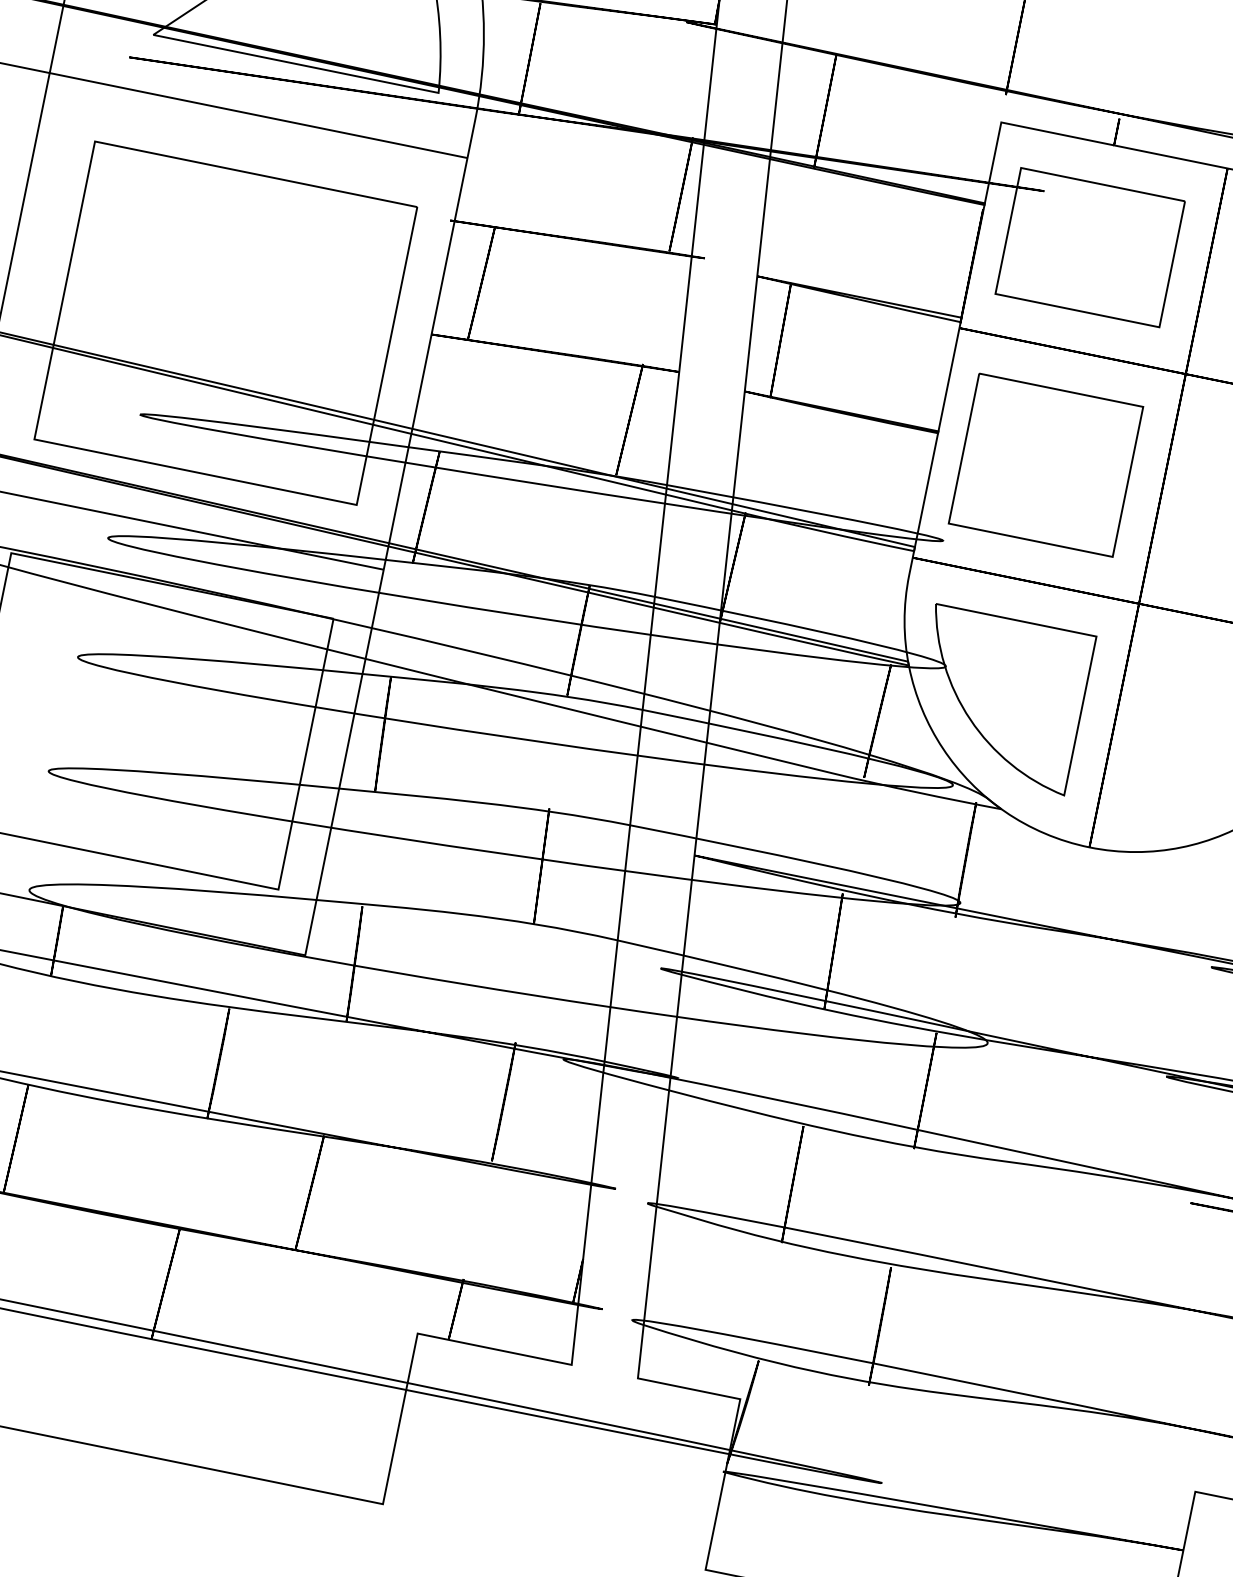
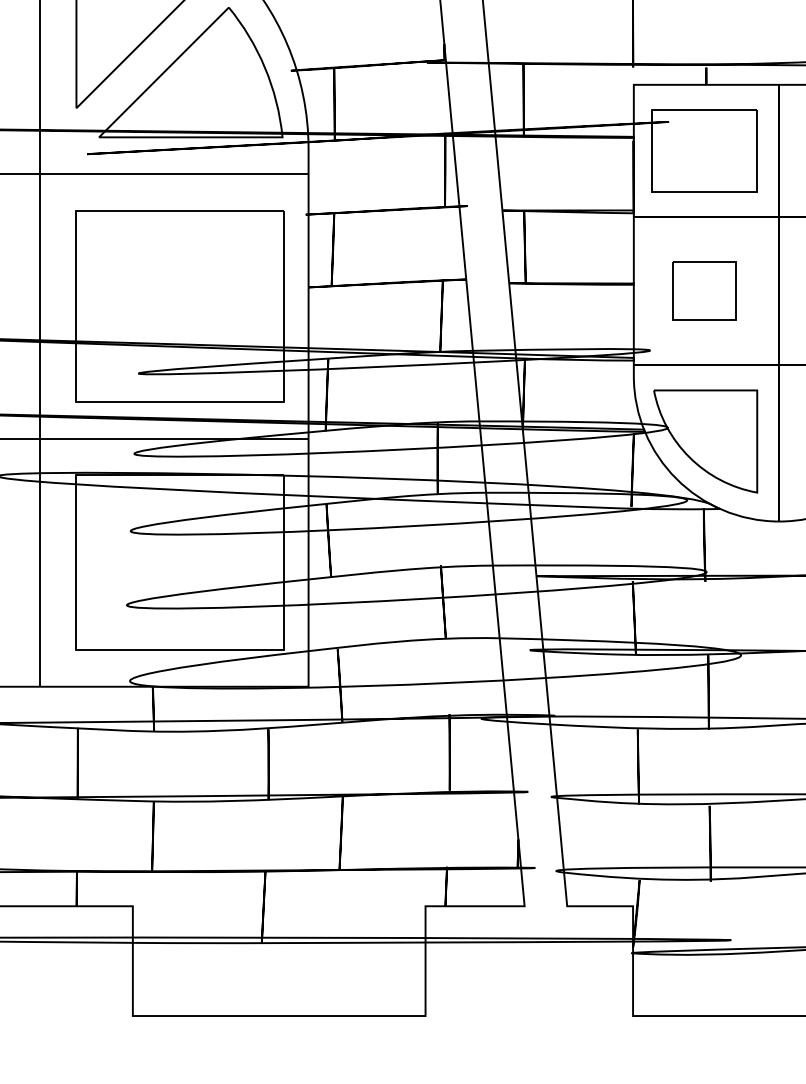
part: (1046, 464) -> (704, 290), size x0.6

